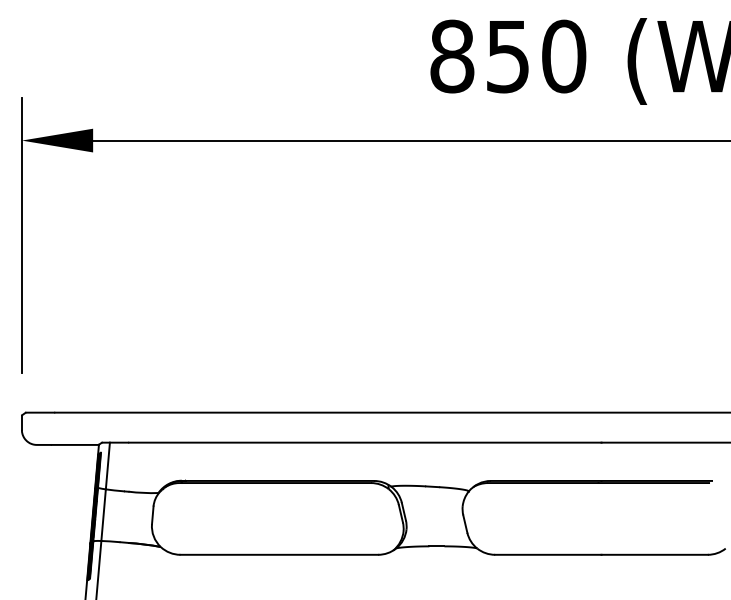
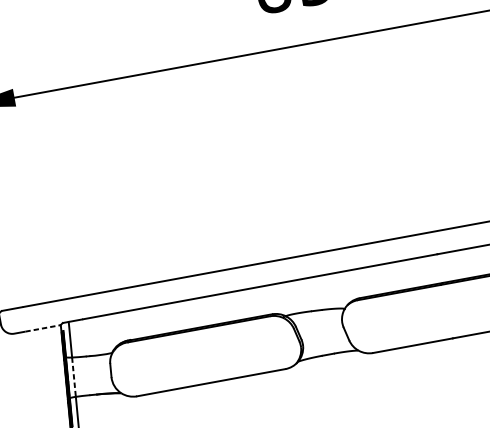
line: (75, 444) -> (43, 328), solid -> dashed
line: (103, 515) -> (73, 377), solid -> dashed

